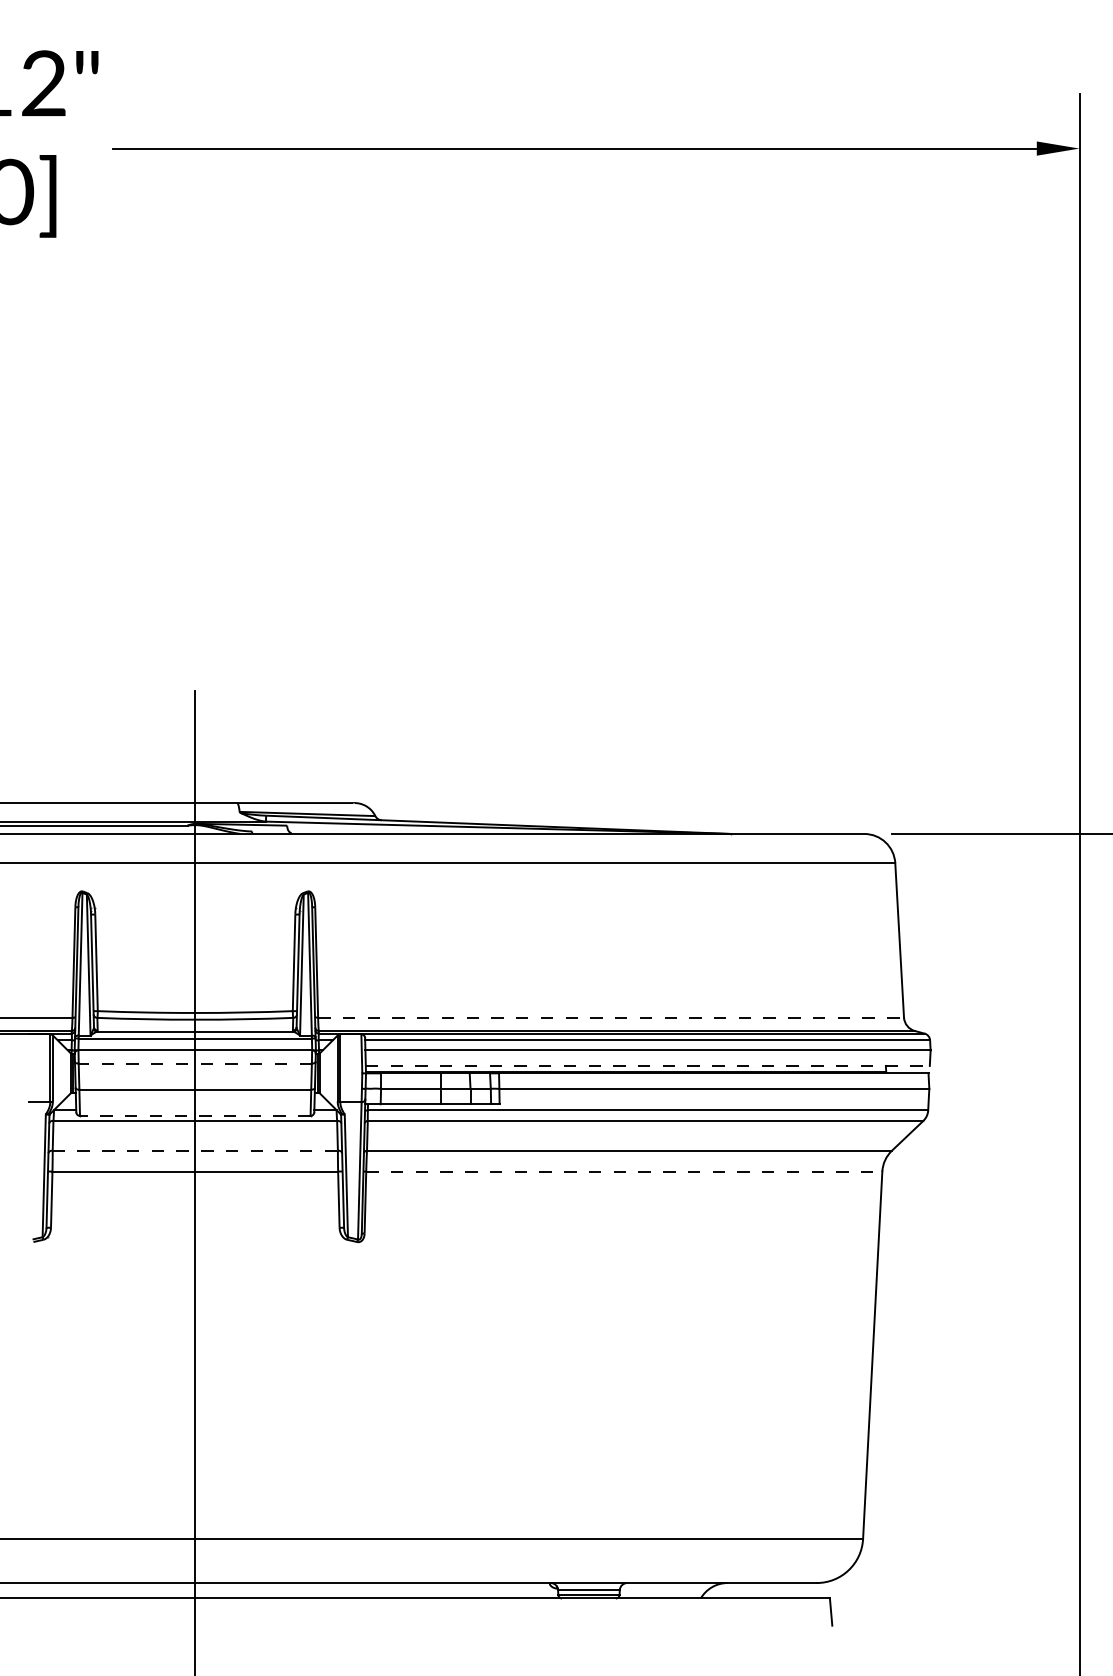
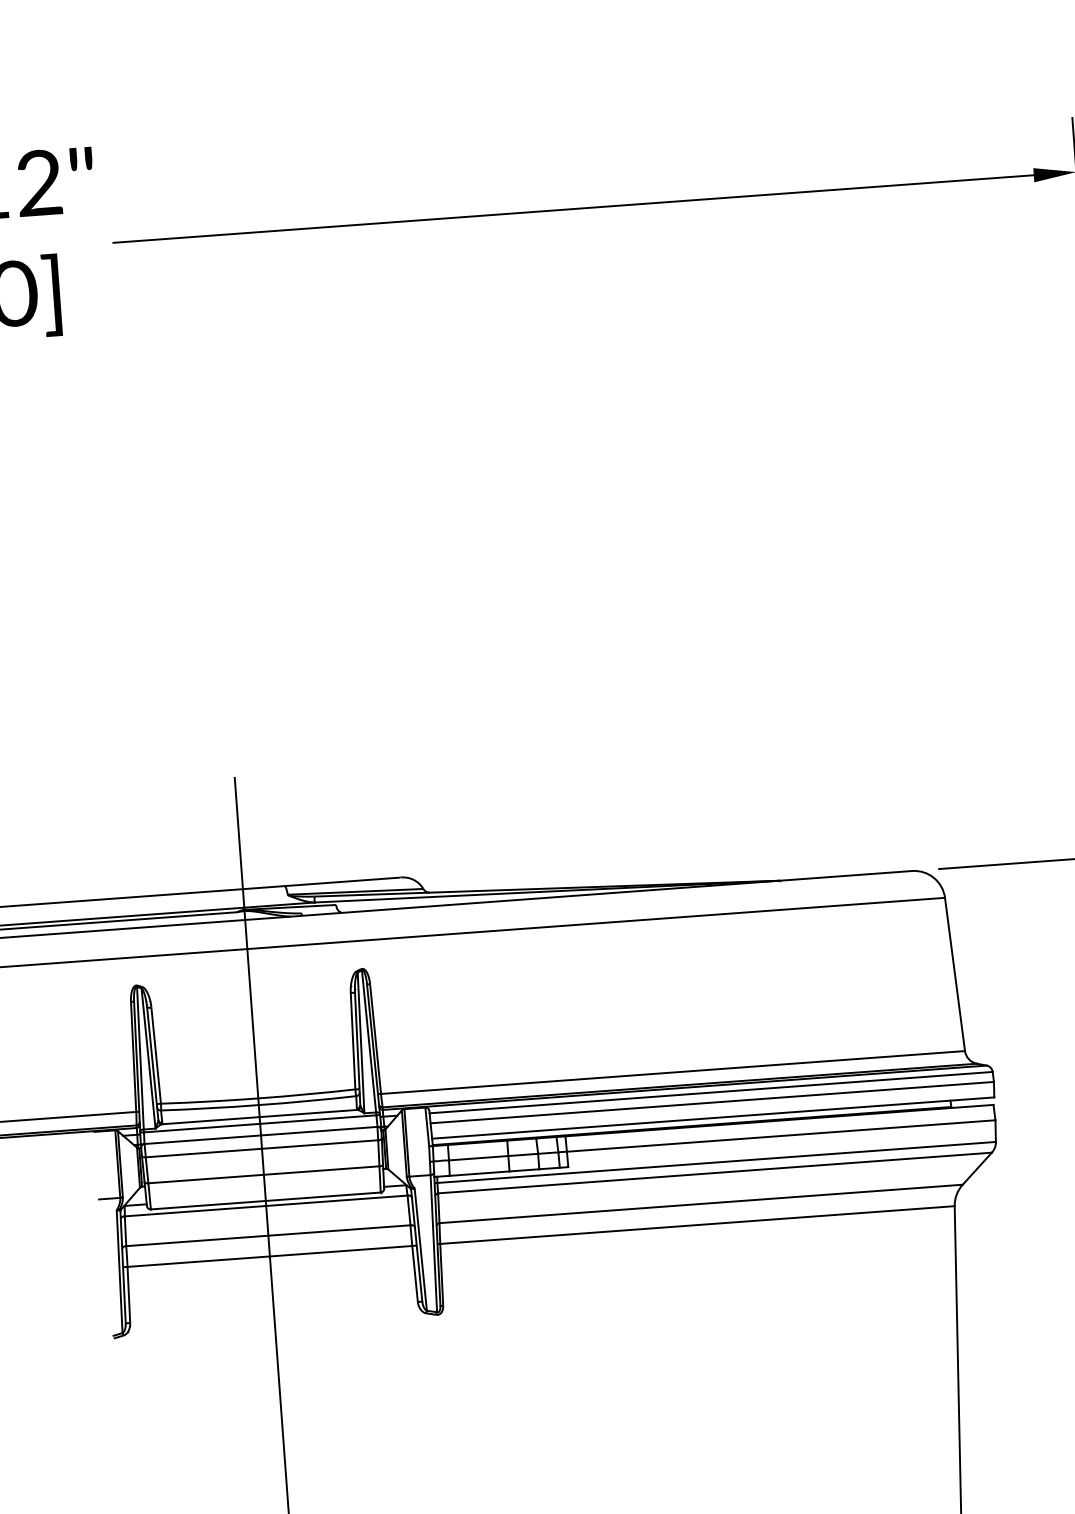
line: (611, 1017) -> (673, 1072), dashed -> solid
line: (195, 1063) -> (262, 1148), dashed -> solid
line: (647, 1065) -> (712, 1117), dashed -> solid
line: (194, 1115) -> (265, 1200), dashed -> solid
line: (195, 1150) -> (268, 1235), dashed -> solid
line: (624, 1171) -> (697, 1224), dashed -> solid

